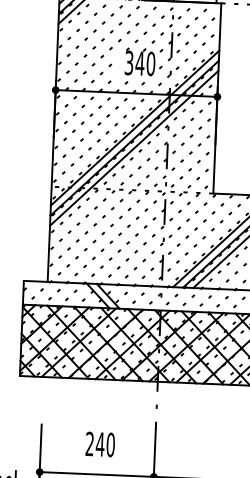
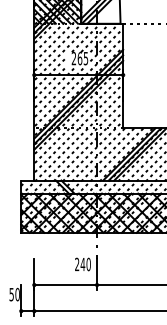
text: (139, 63) -> (79, 58), 340 -> 265
text: (99, 444) -> (82, 264), moved

